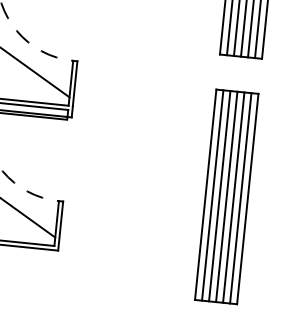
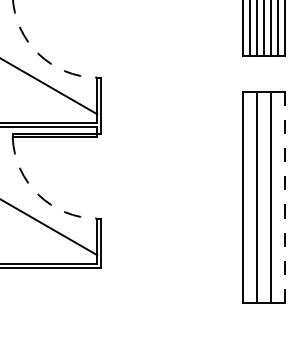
line: (212, 195) -> (249, 197), removed
line: (226, 196) -> (263, 197), removed
line: (240, 198) -> (277, 197), removed
line: (247, 199) -> (284, 197), solid -> dashed

